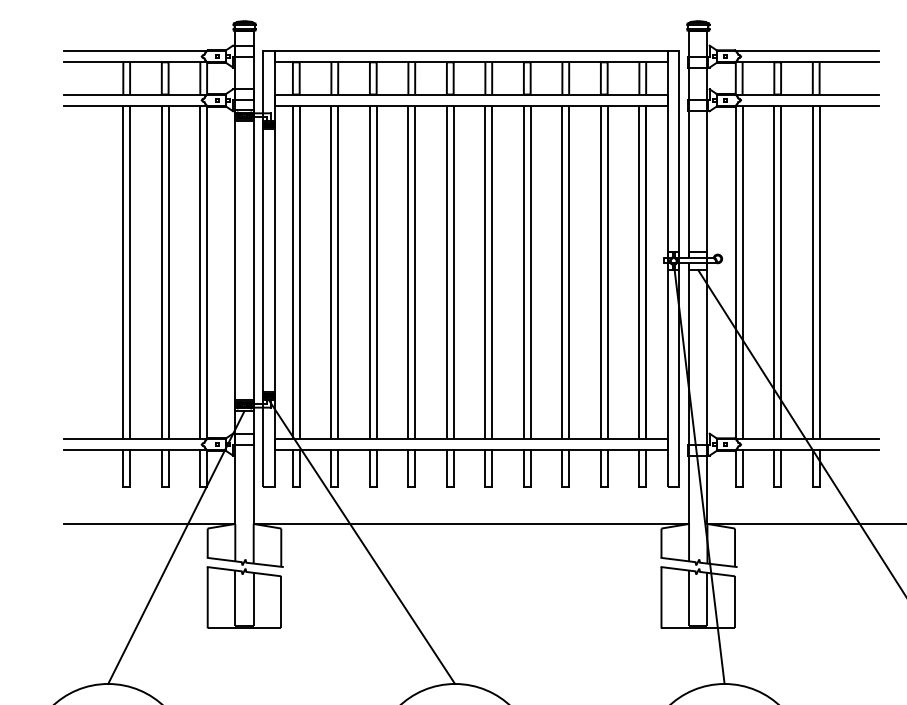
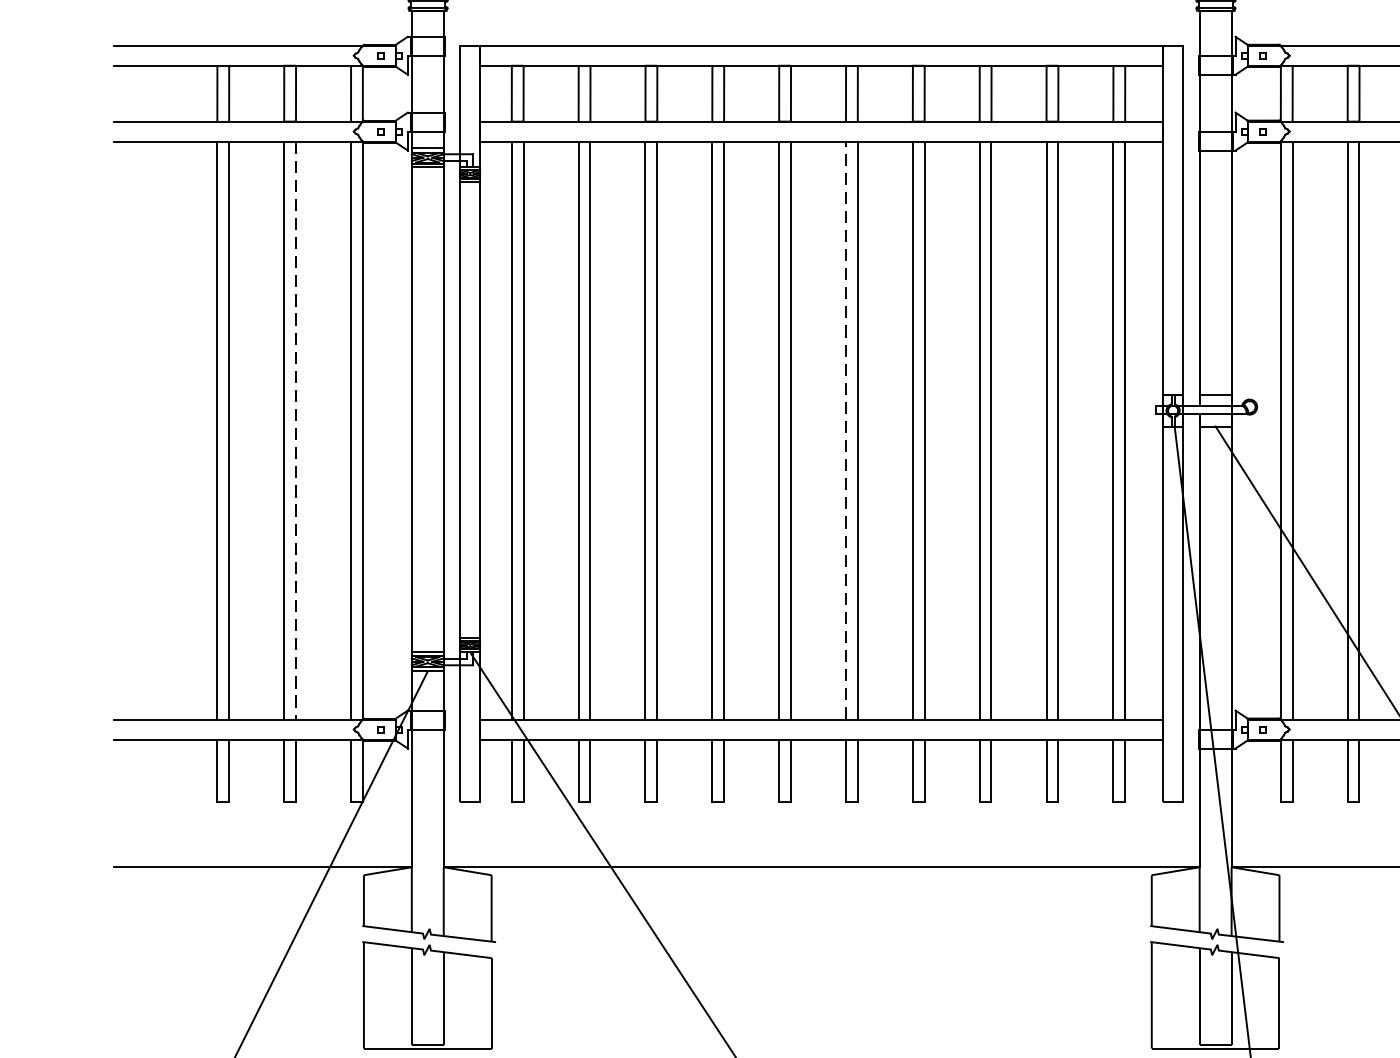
line: (485, 271) -> (846, 428), solid -> dashed
line: (168, 272) -> (295, 430), solid -> dashed

